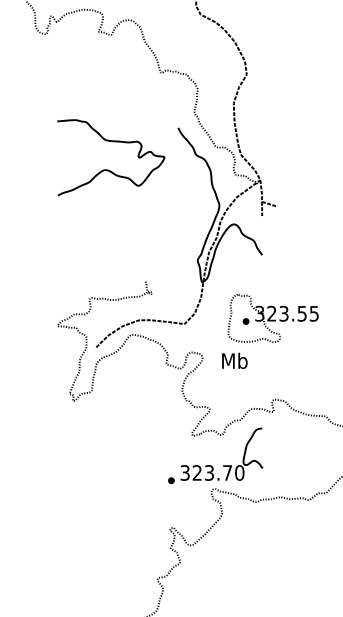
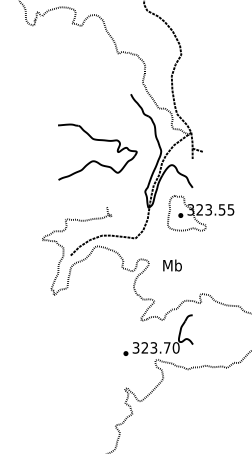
part: (108, 169) -> (95, 160), moved
part: (272, 318) -> (200, 213), moved

